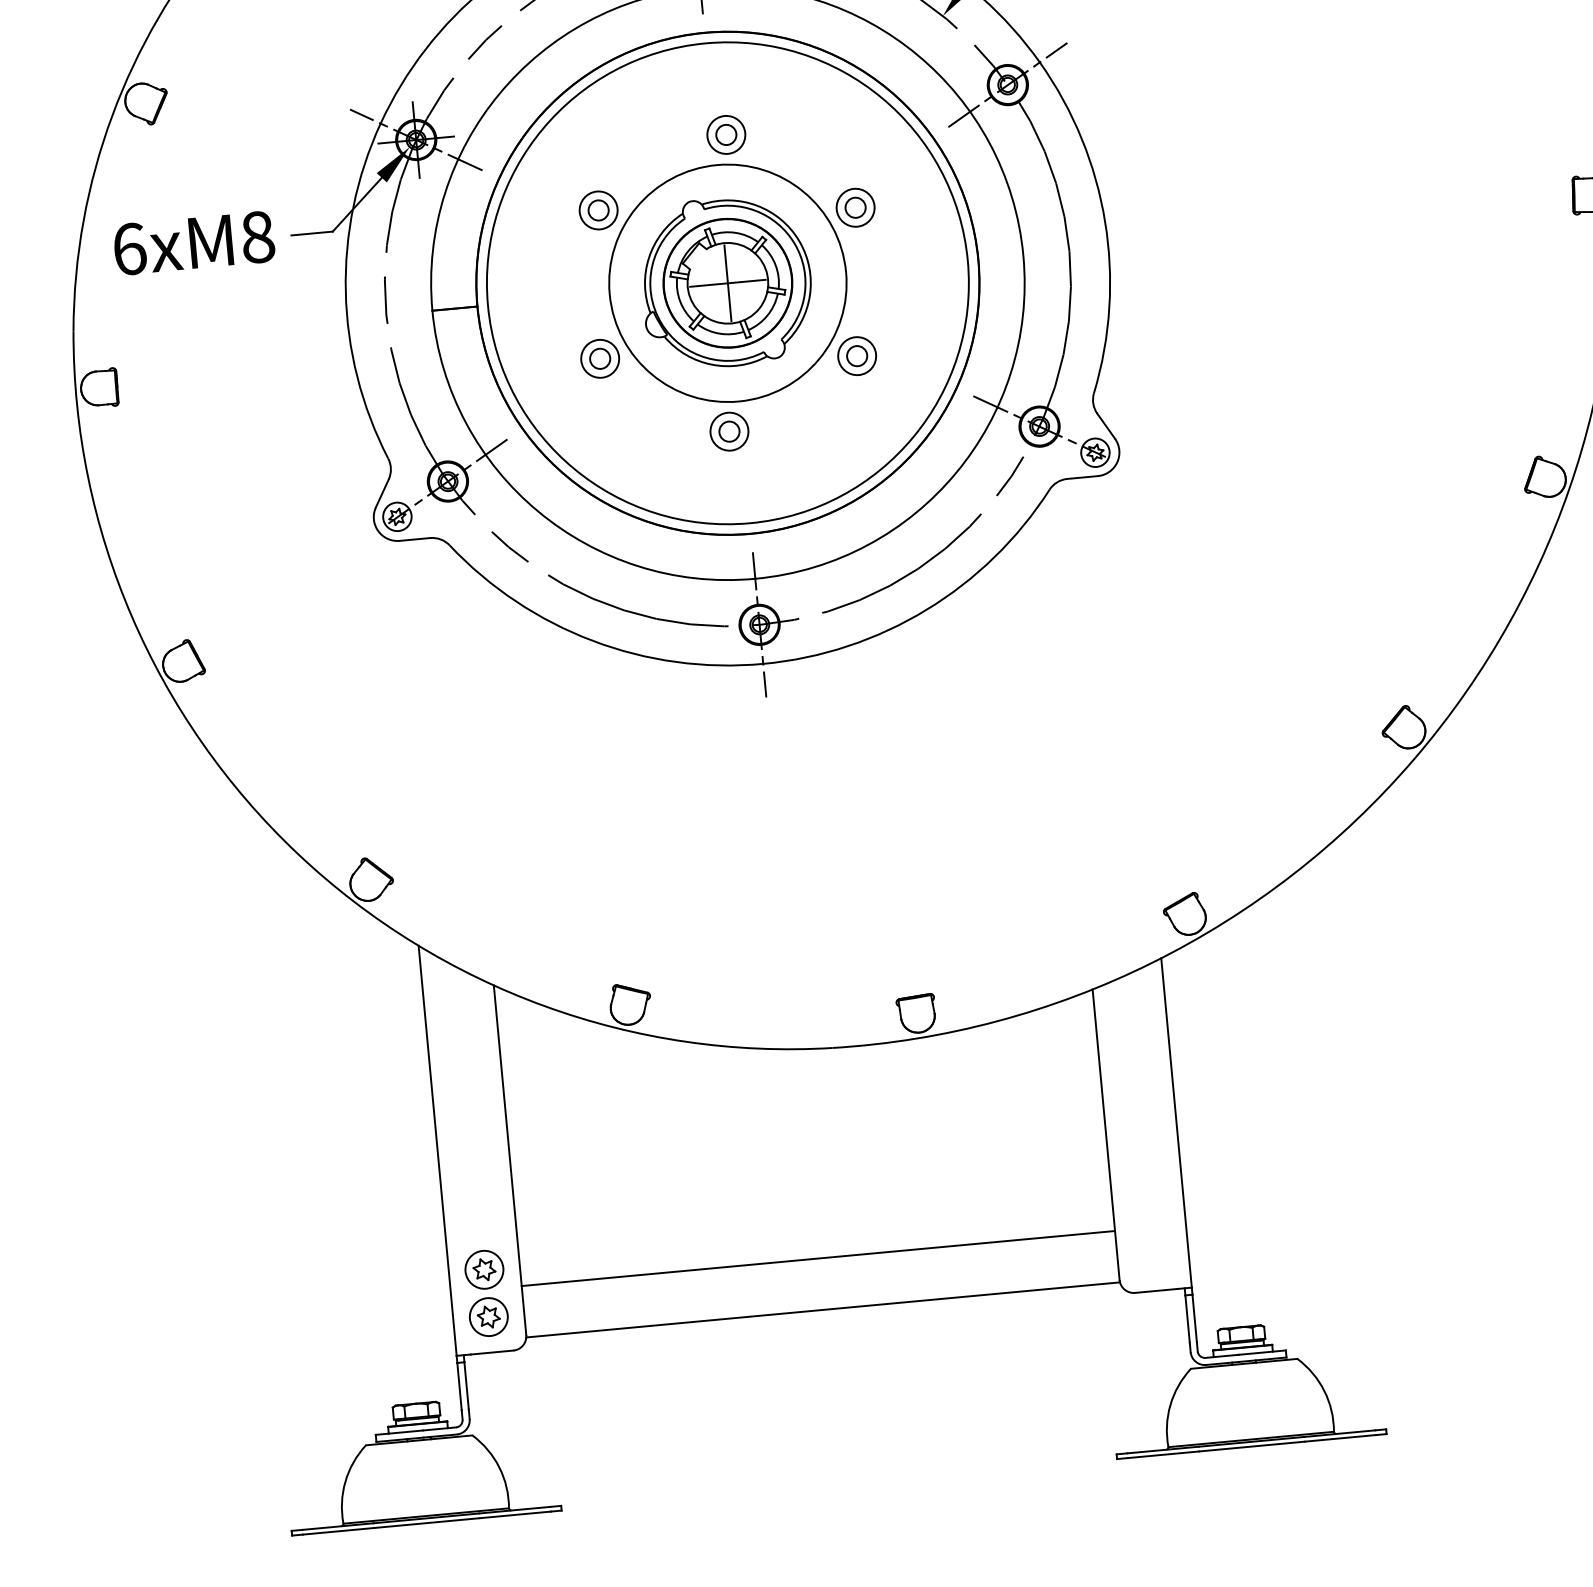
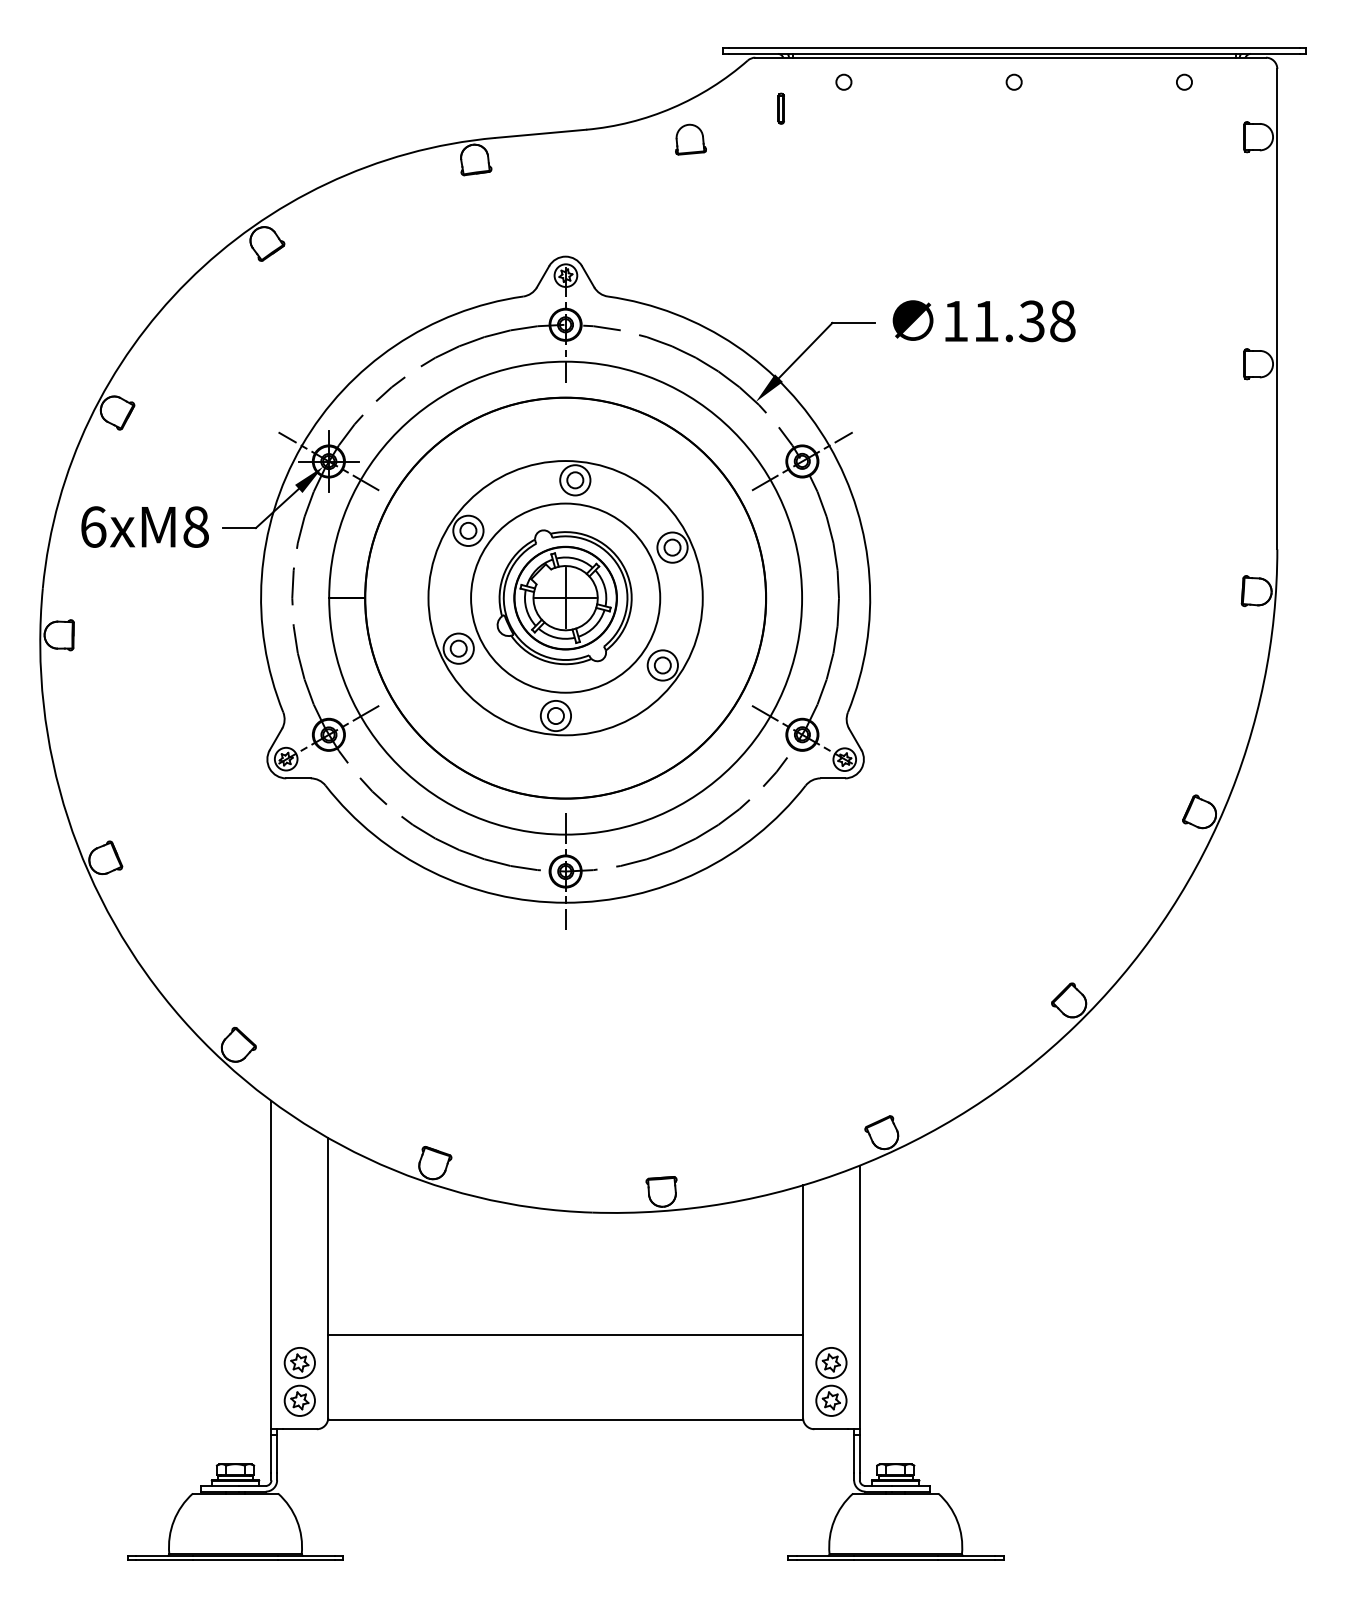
circle: (727, 283) -> (565, 598), size x0.71
part: (1150, 1231) -> (831, 1381), added
line: (818, 1258) -> (565, 1334), moved

